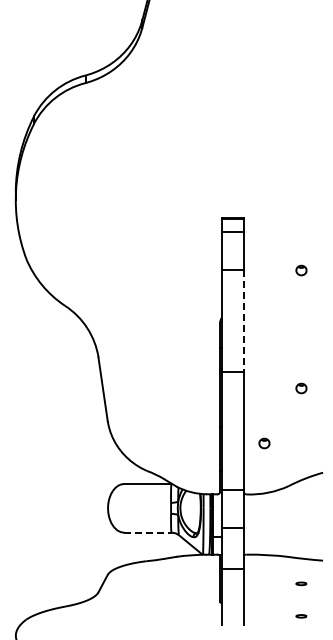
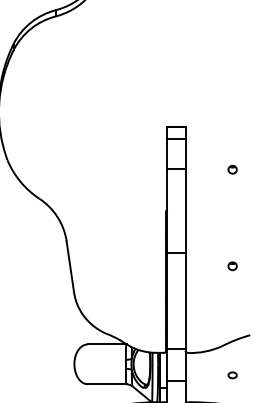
line: (243, 320) -> (185, 210), dashed -> solid
part: (264, 443) -> (202, 311), removed
part: (301, 521) -> (232, 375), added
line: (148, 532) -> (107, 384), dashed -> solid

